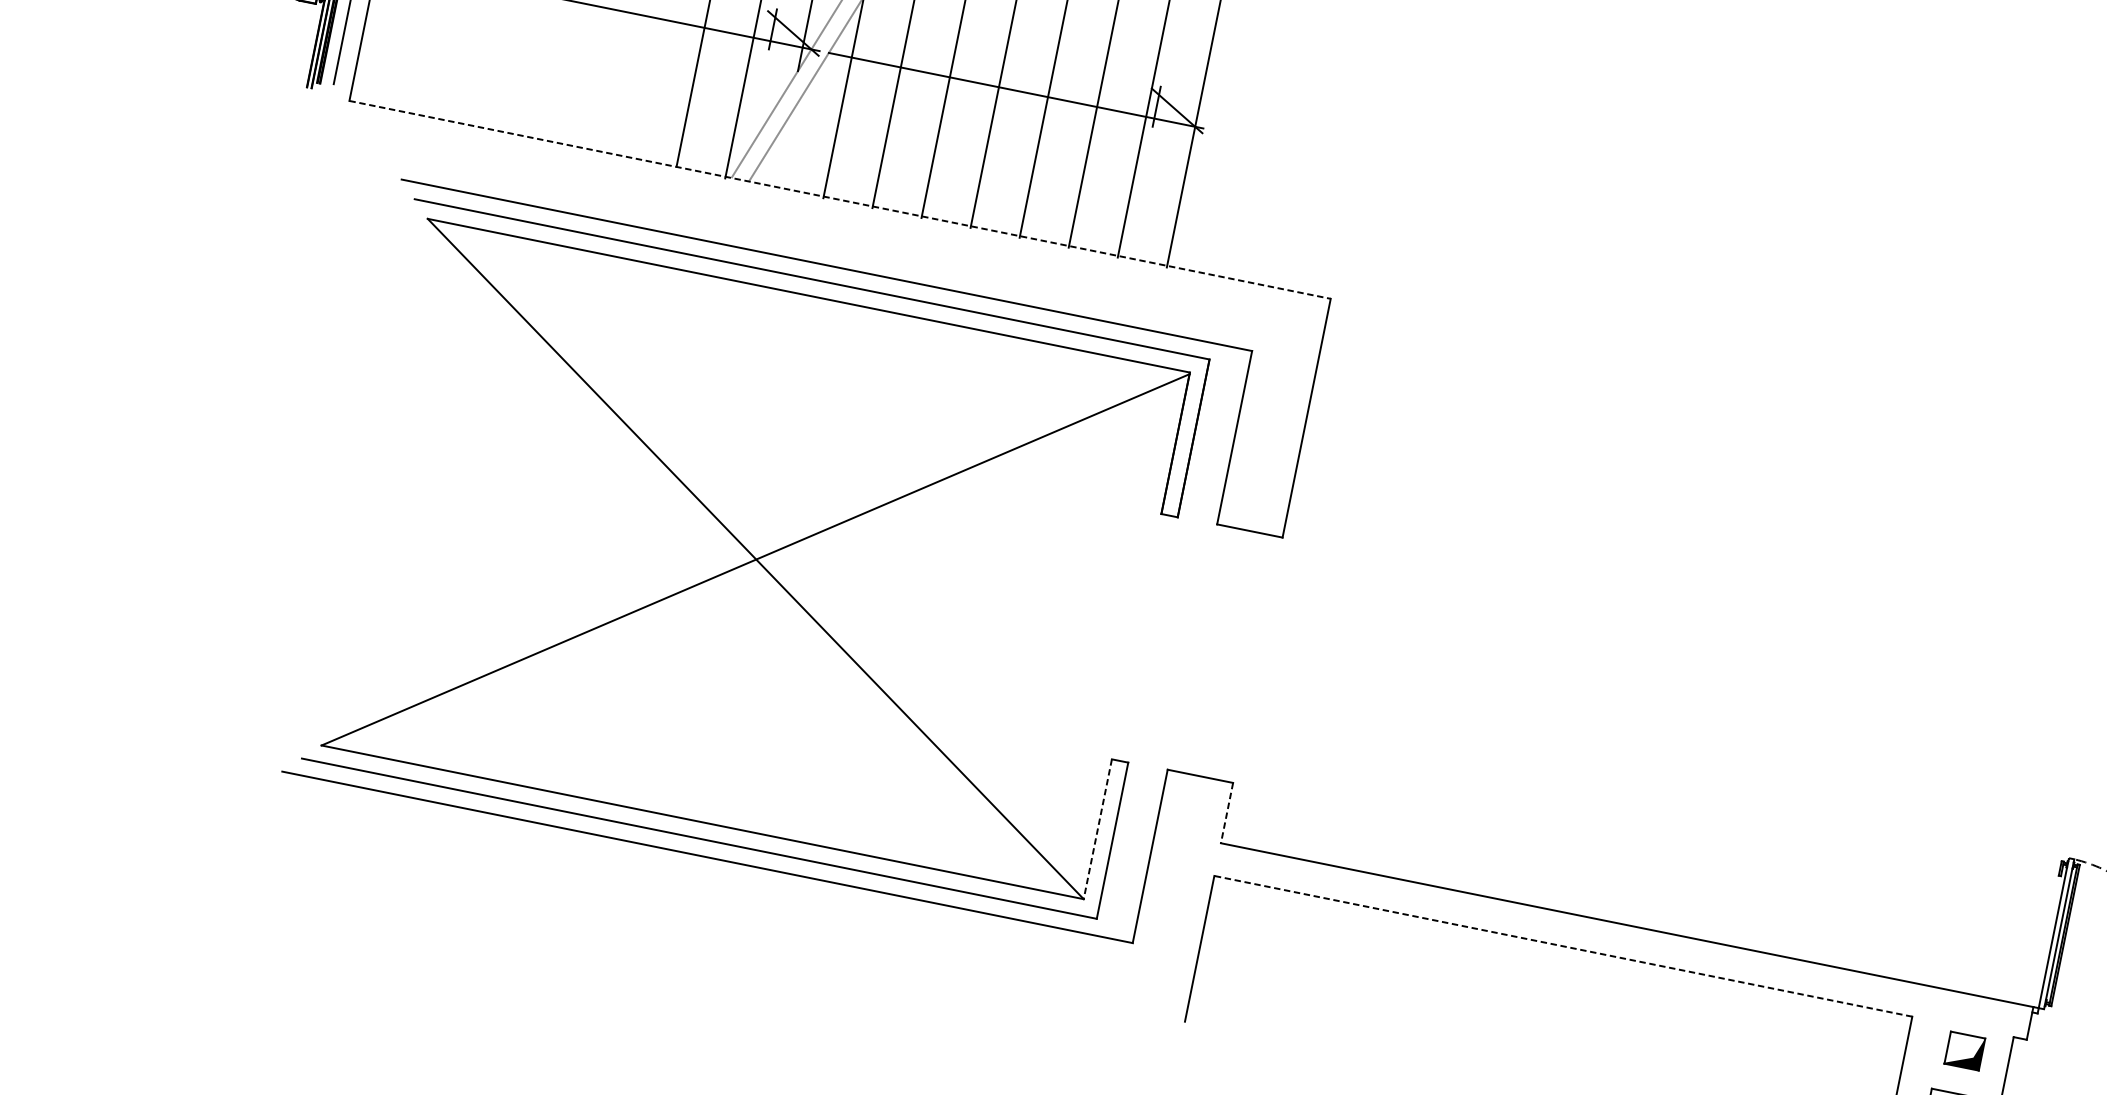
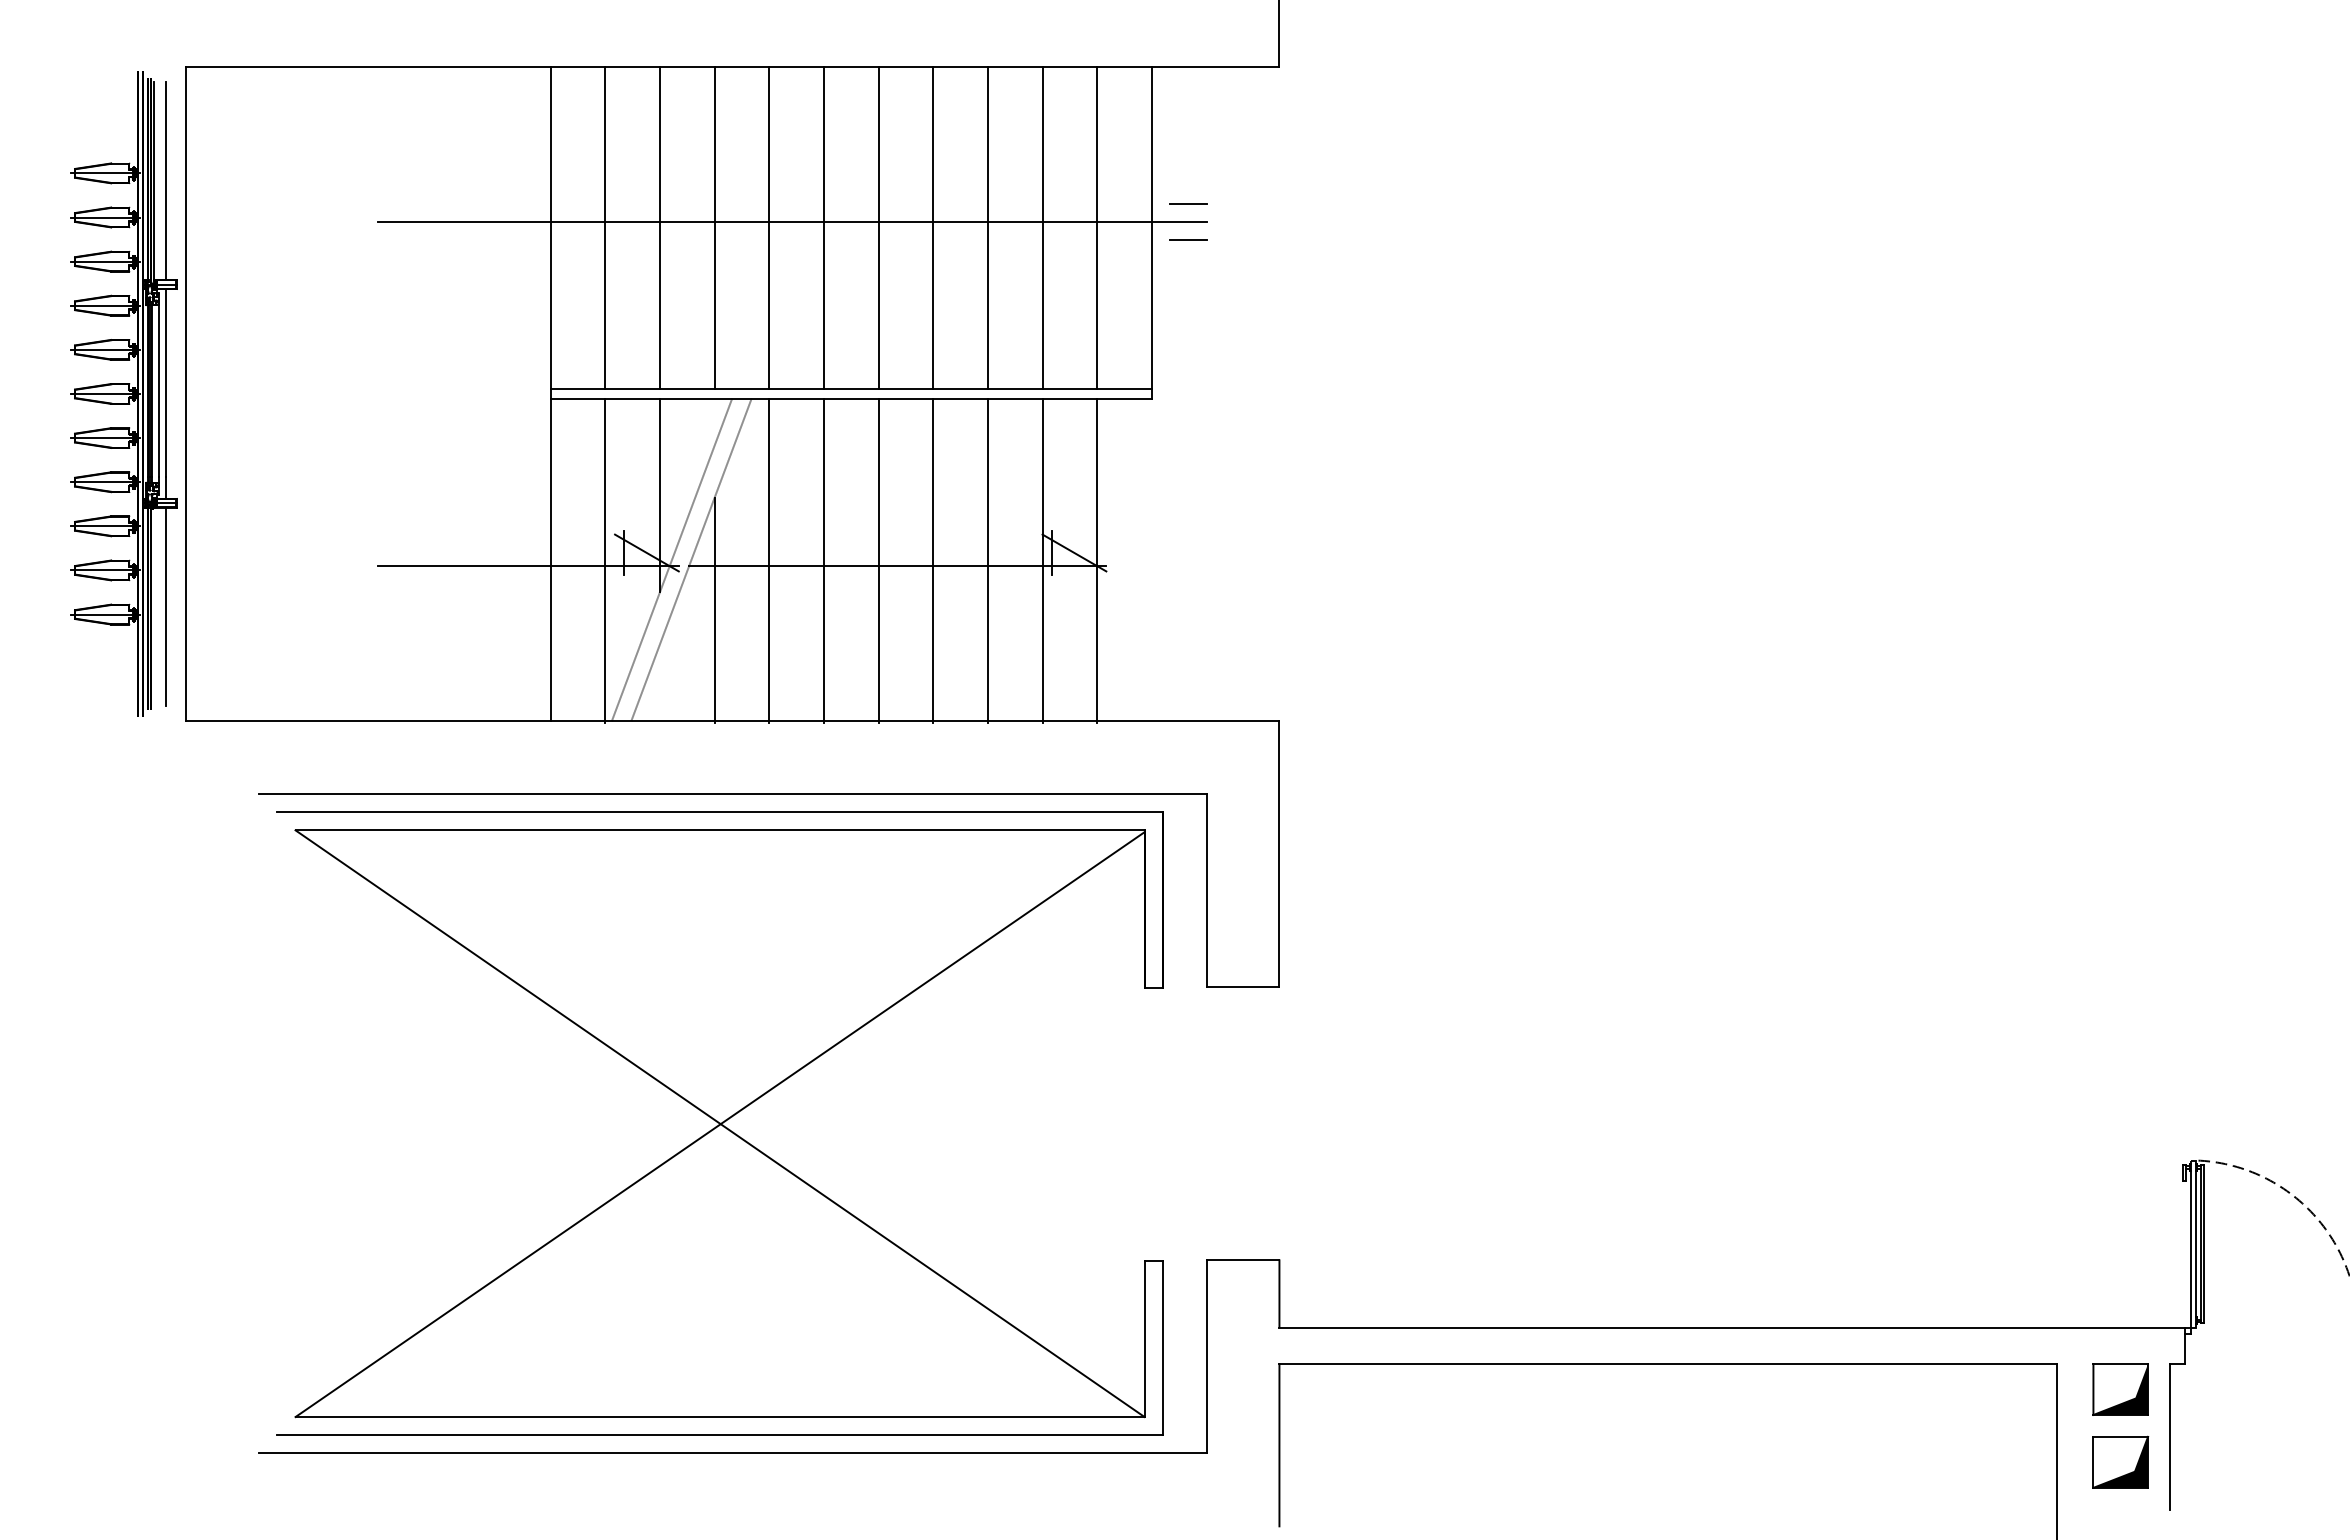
line: (839, 200) -> (732, 721), dashed -> solid
line: (1227, 812) -> (1279, 1293), dashed -> solid
line: (1097, 829) -> (1144, 1339), dashed -> solid
line: (1563, 945) -> (1668, 1363), dashed -> solid
part: (1964, 1051) -> (2120, 1389), size x1.43

